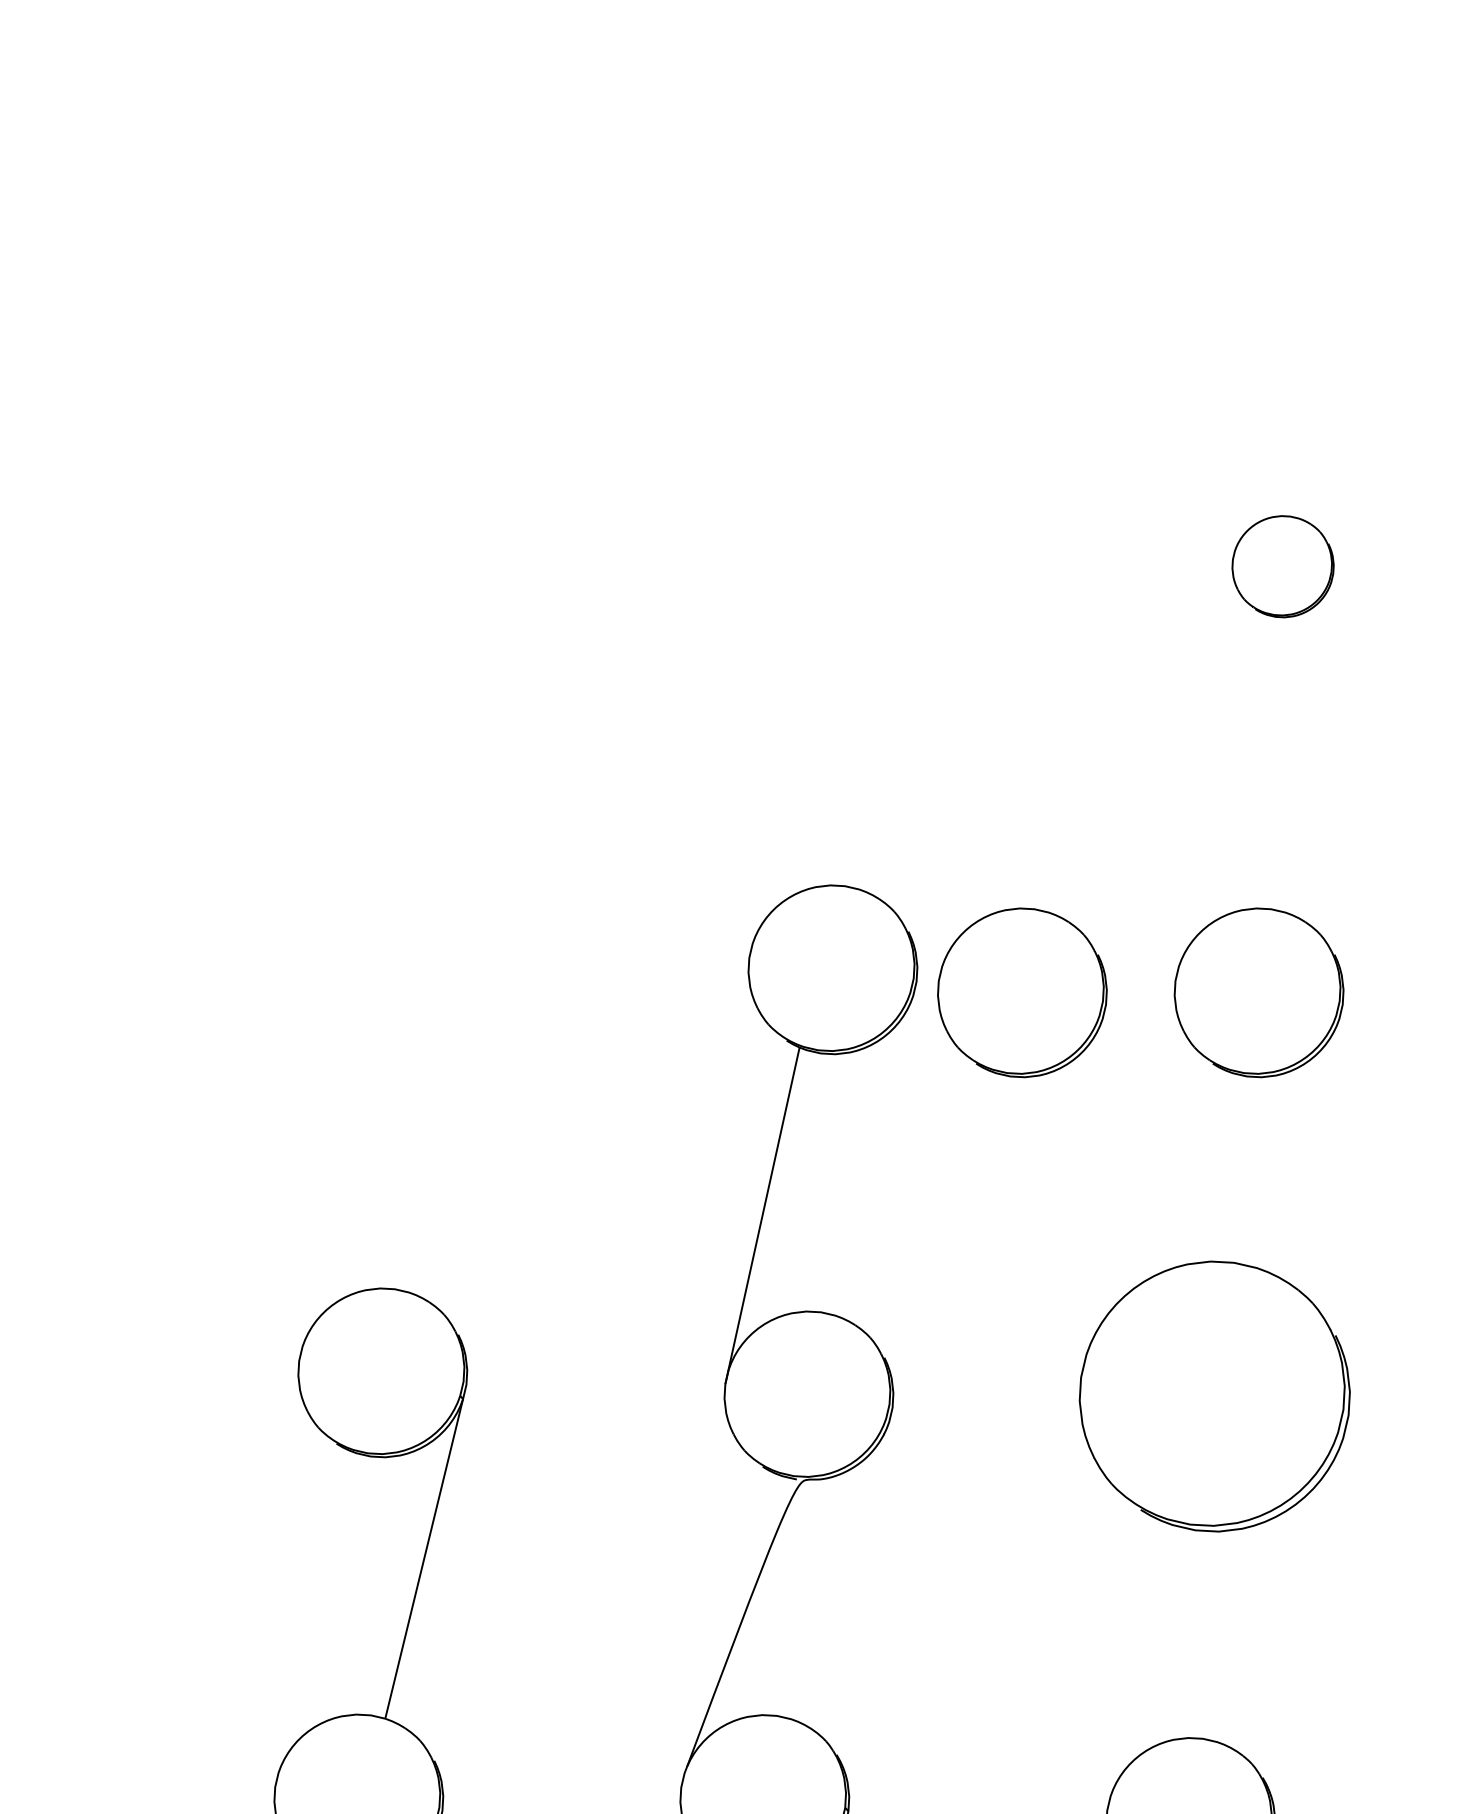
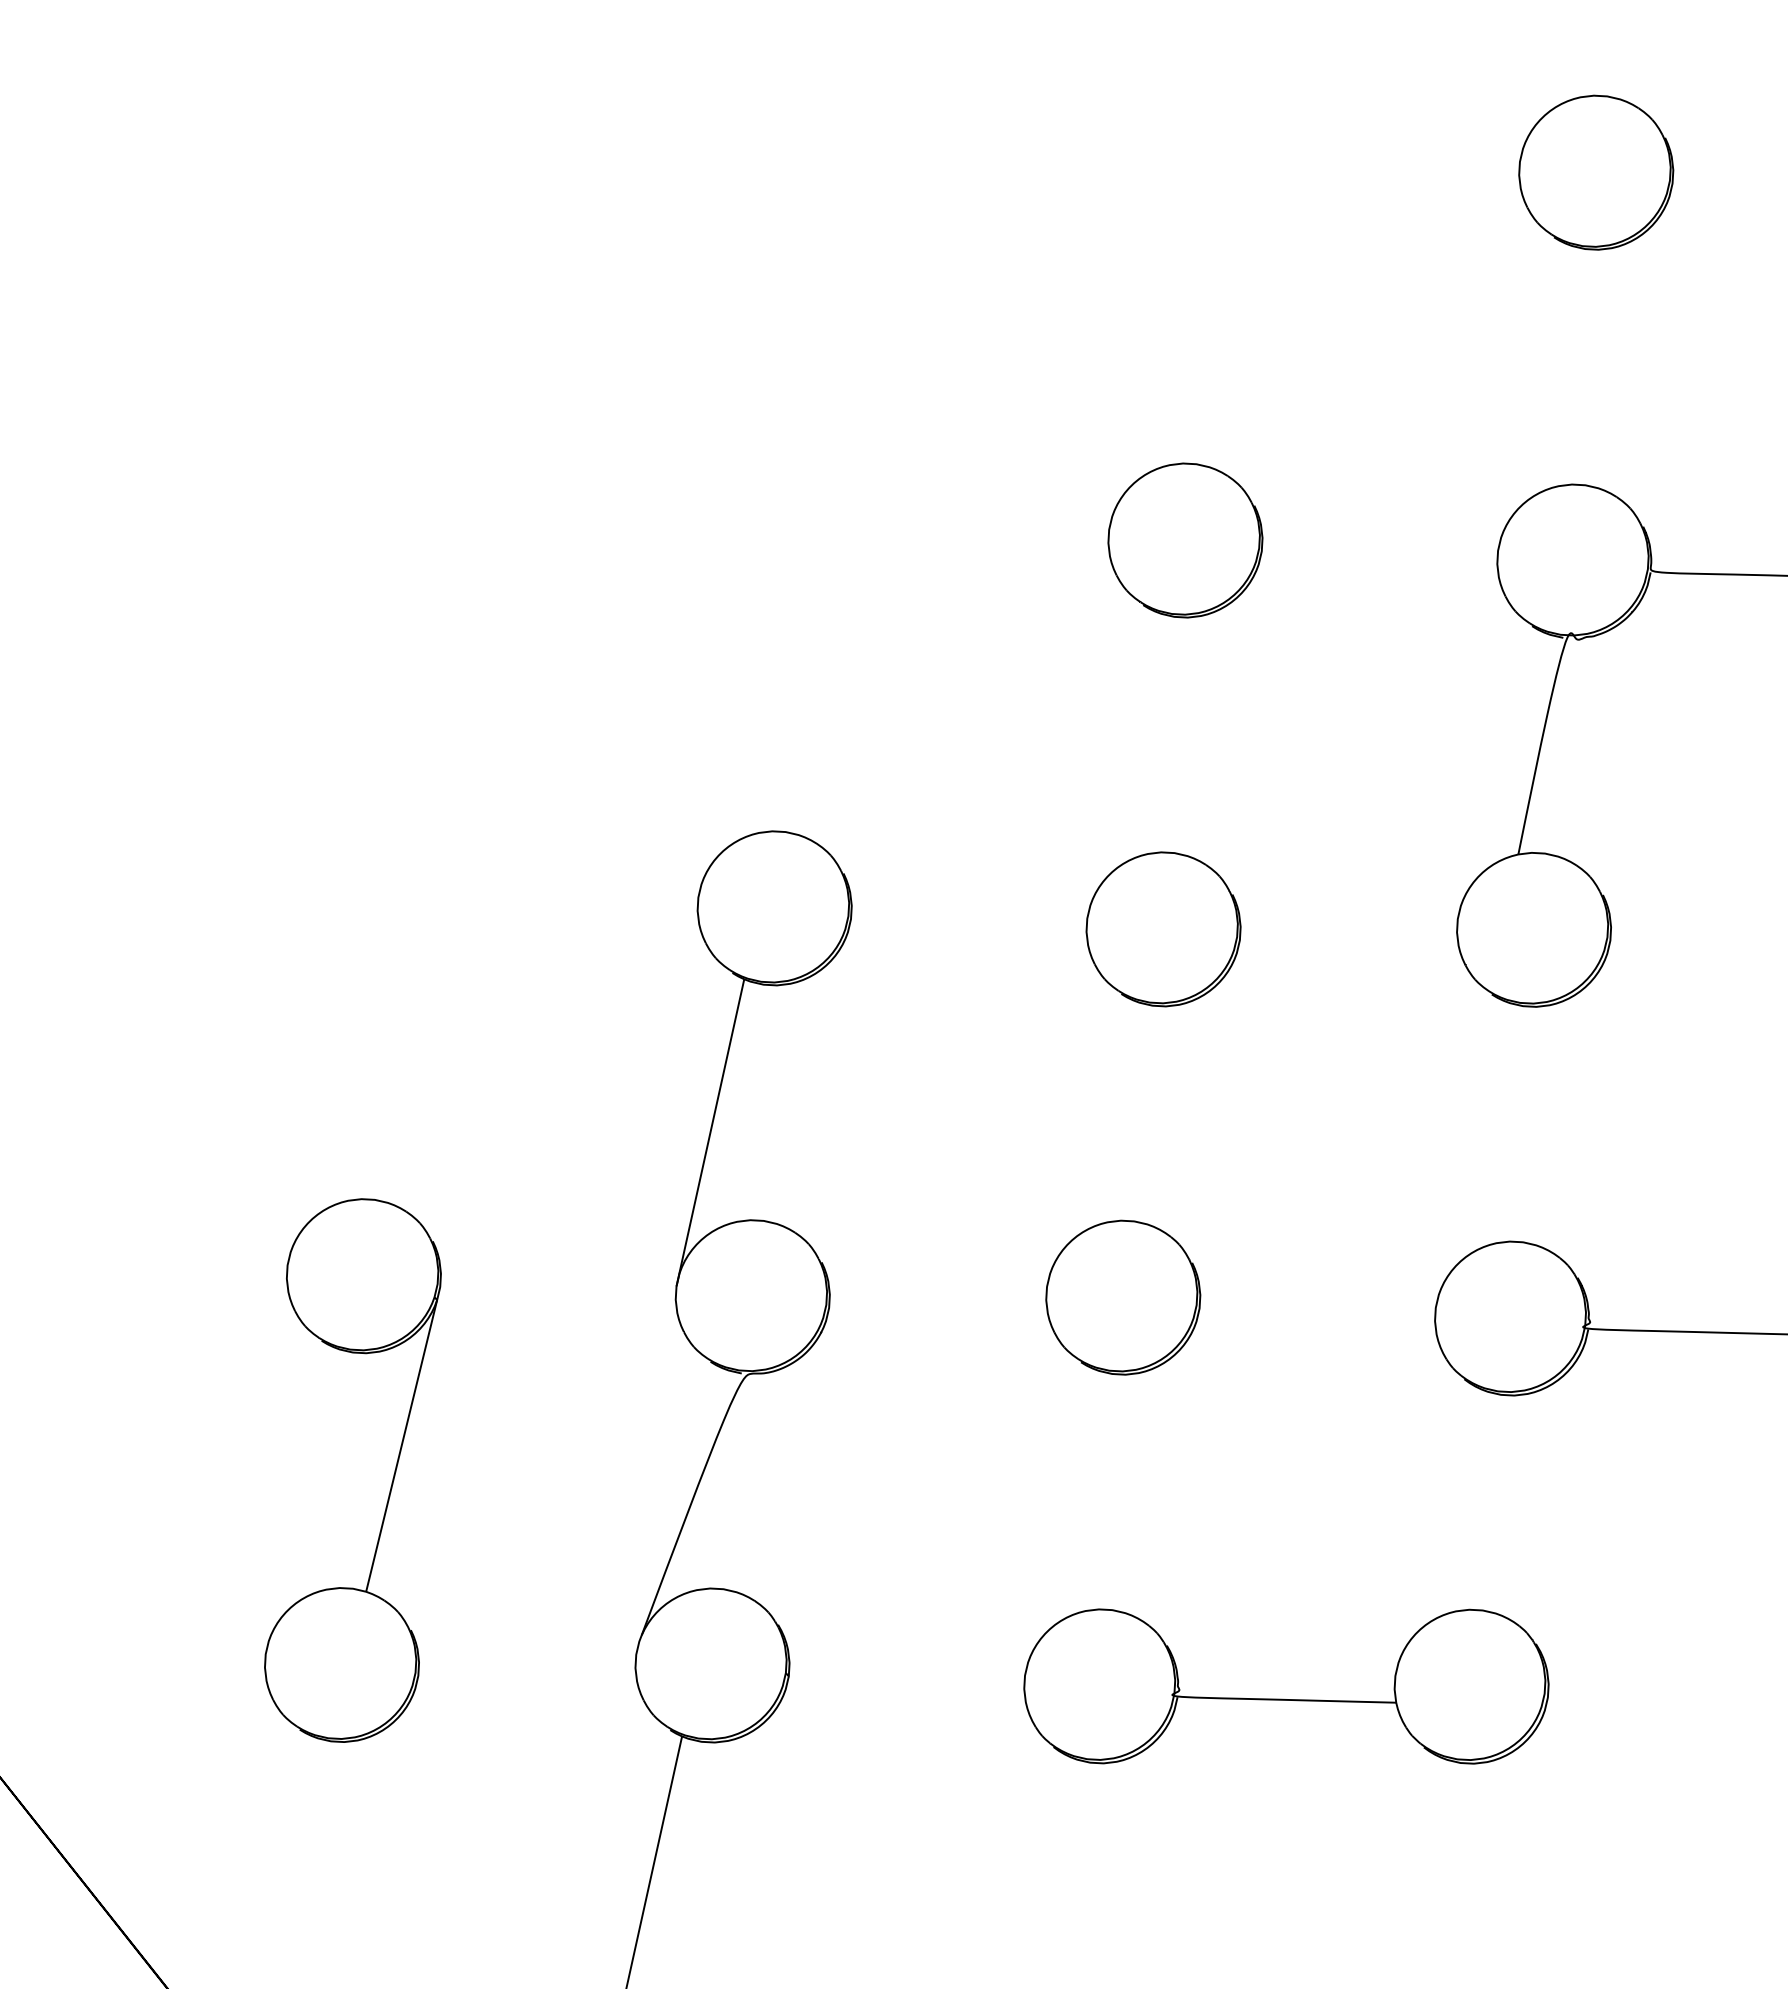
part: (1283, 566) -> (1185, 540), size x1.67
part: (1022, 992) -> (947, 929), removed
part: (1215, 1396) -> (1123, 1297), size x0.62

